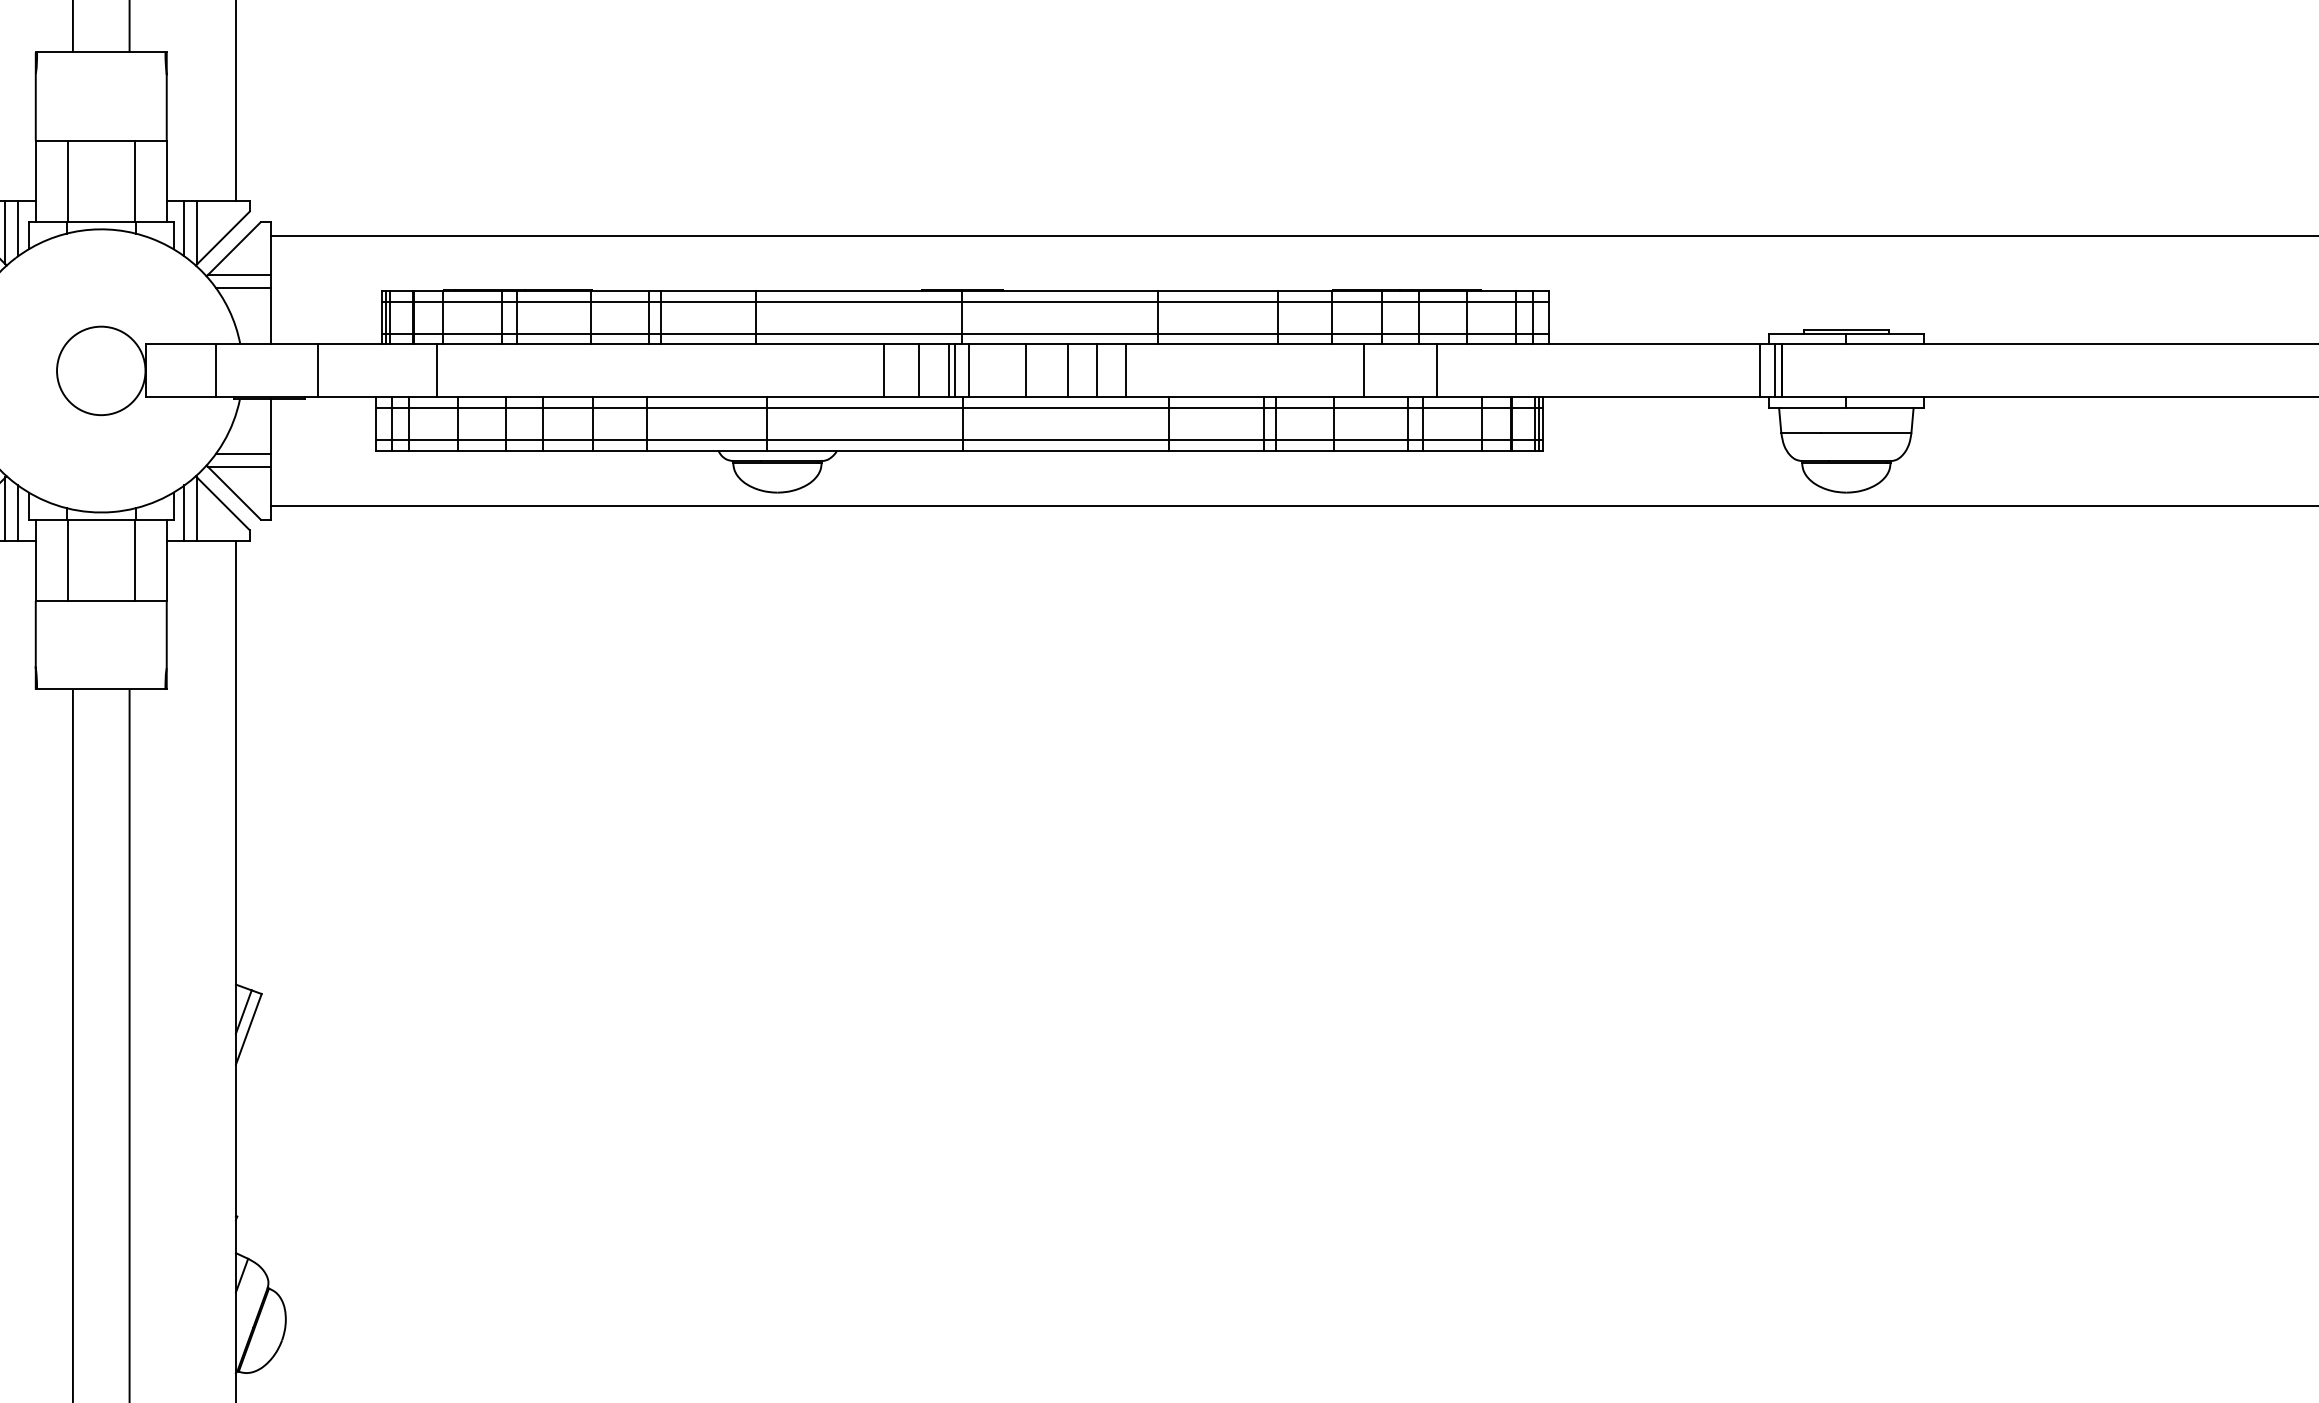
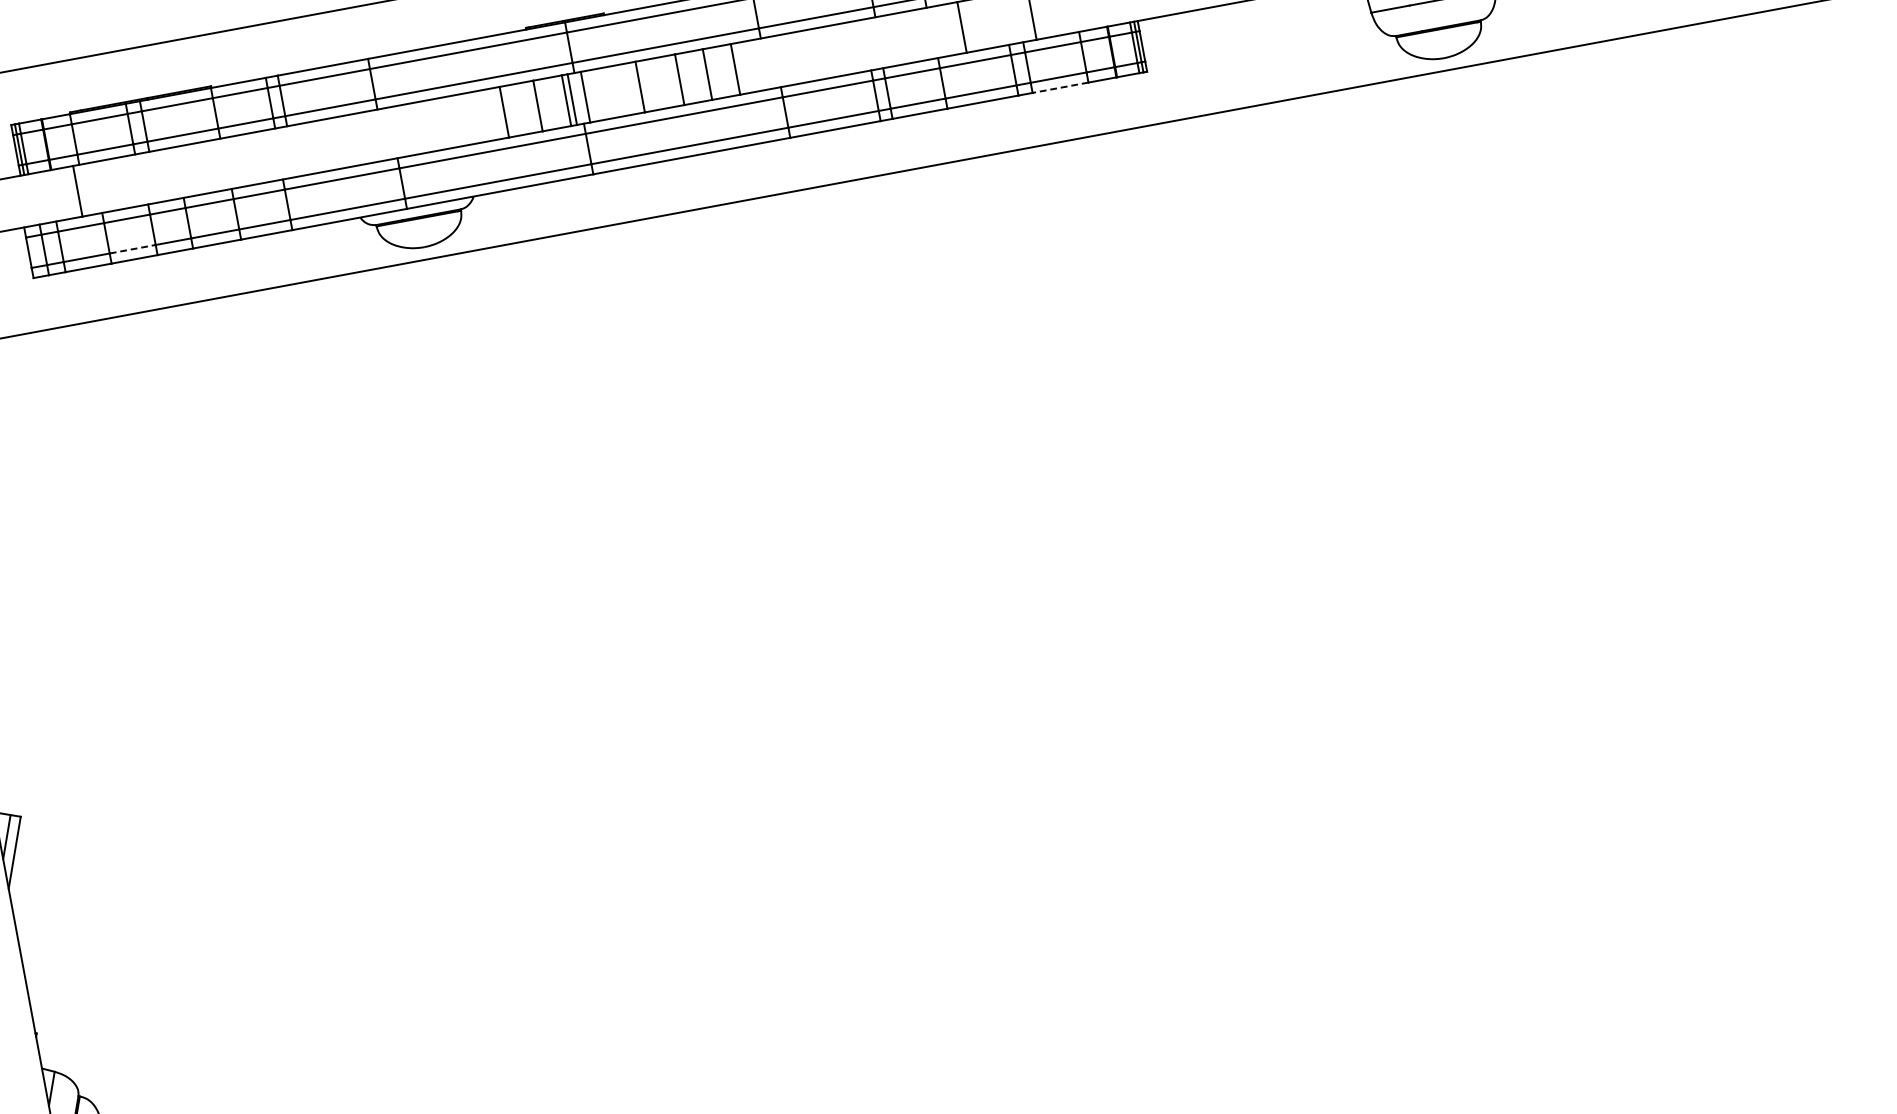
line: (482, 439) -> (133, 248), solid -> dashed
line: (1451, 450) -> (1059, 87), solid -> dashed

